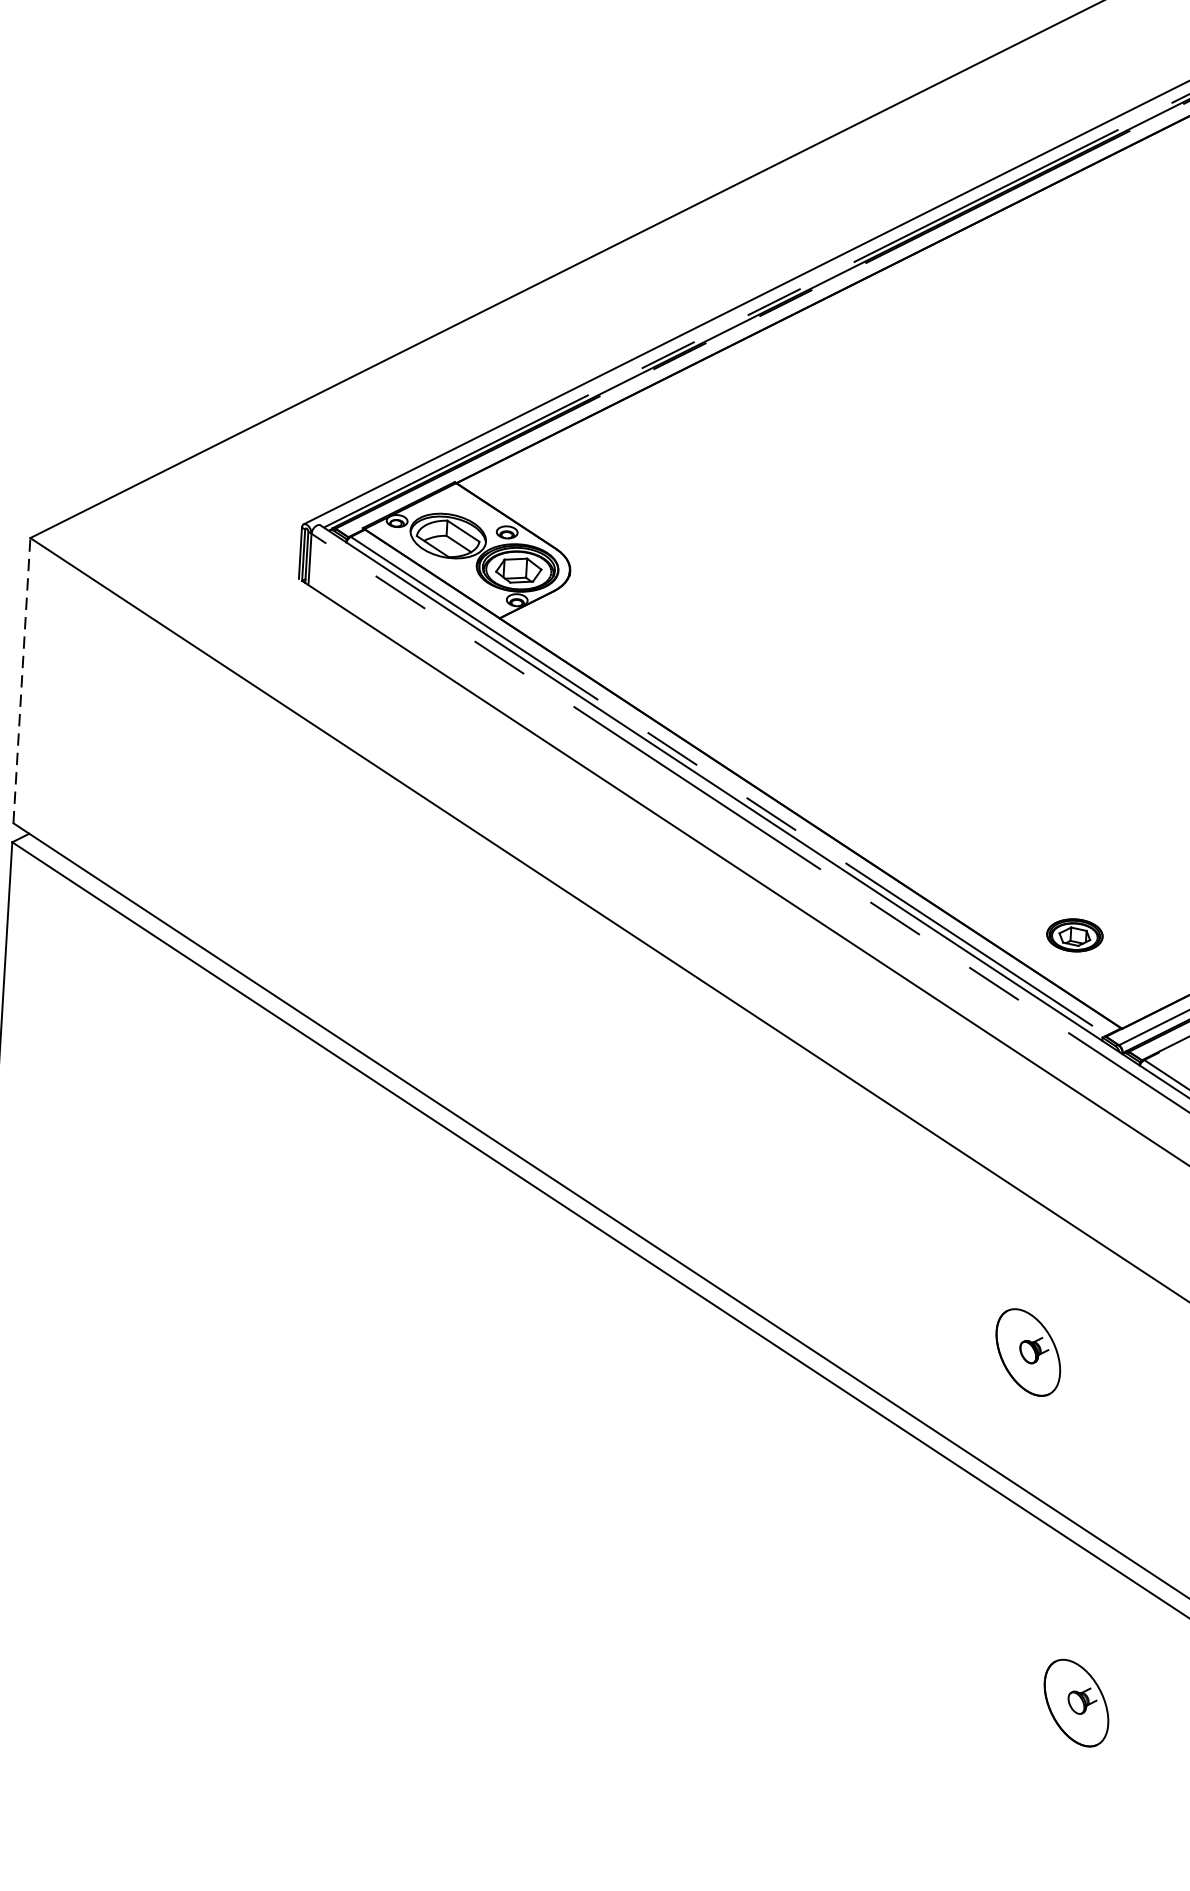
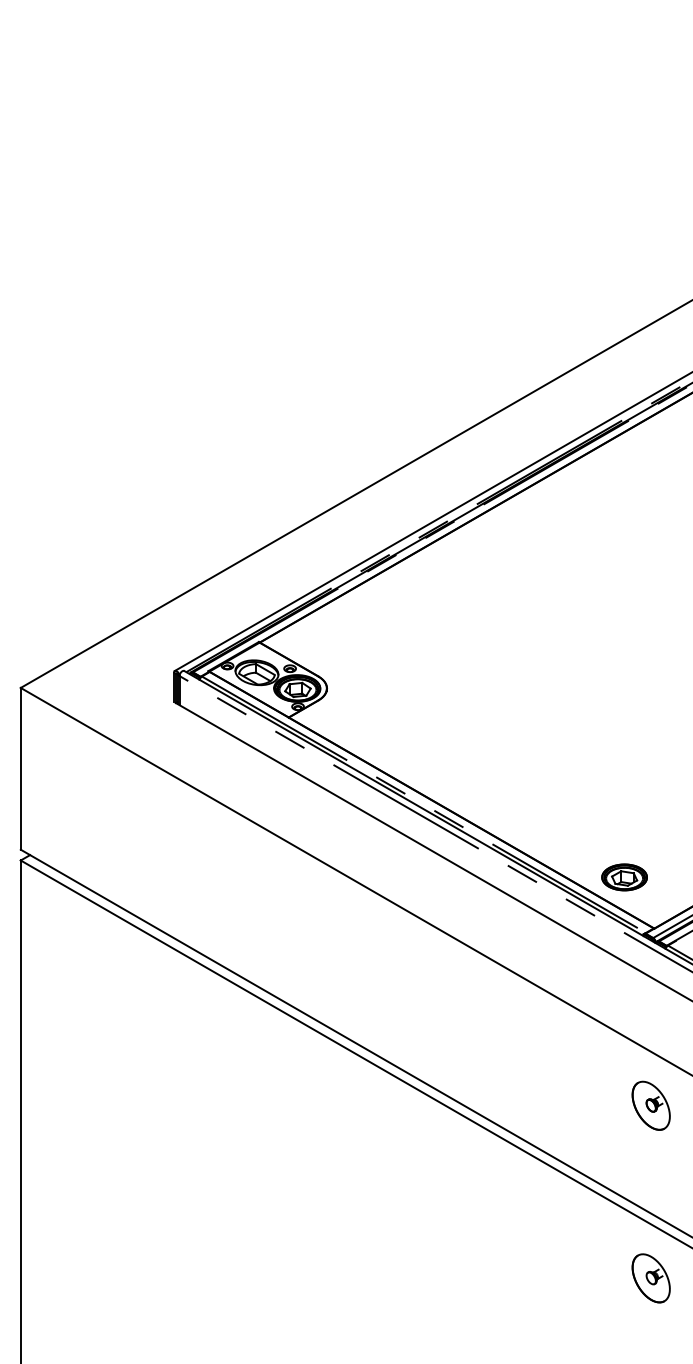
line: (21, 680) -> (20, 768), dashed -> solid
part: (1074, 935) -> (624, 877), size x1.43
part: (1027, 1351) -> (650, 1105), moved
part: (1075, 1703) -> (650, 1278), moved

